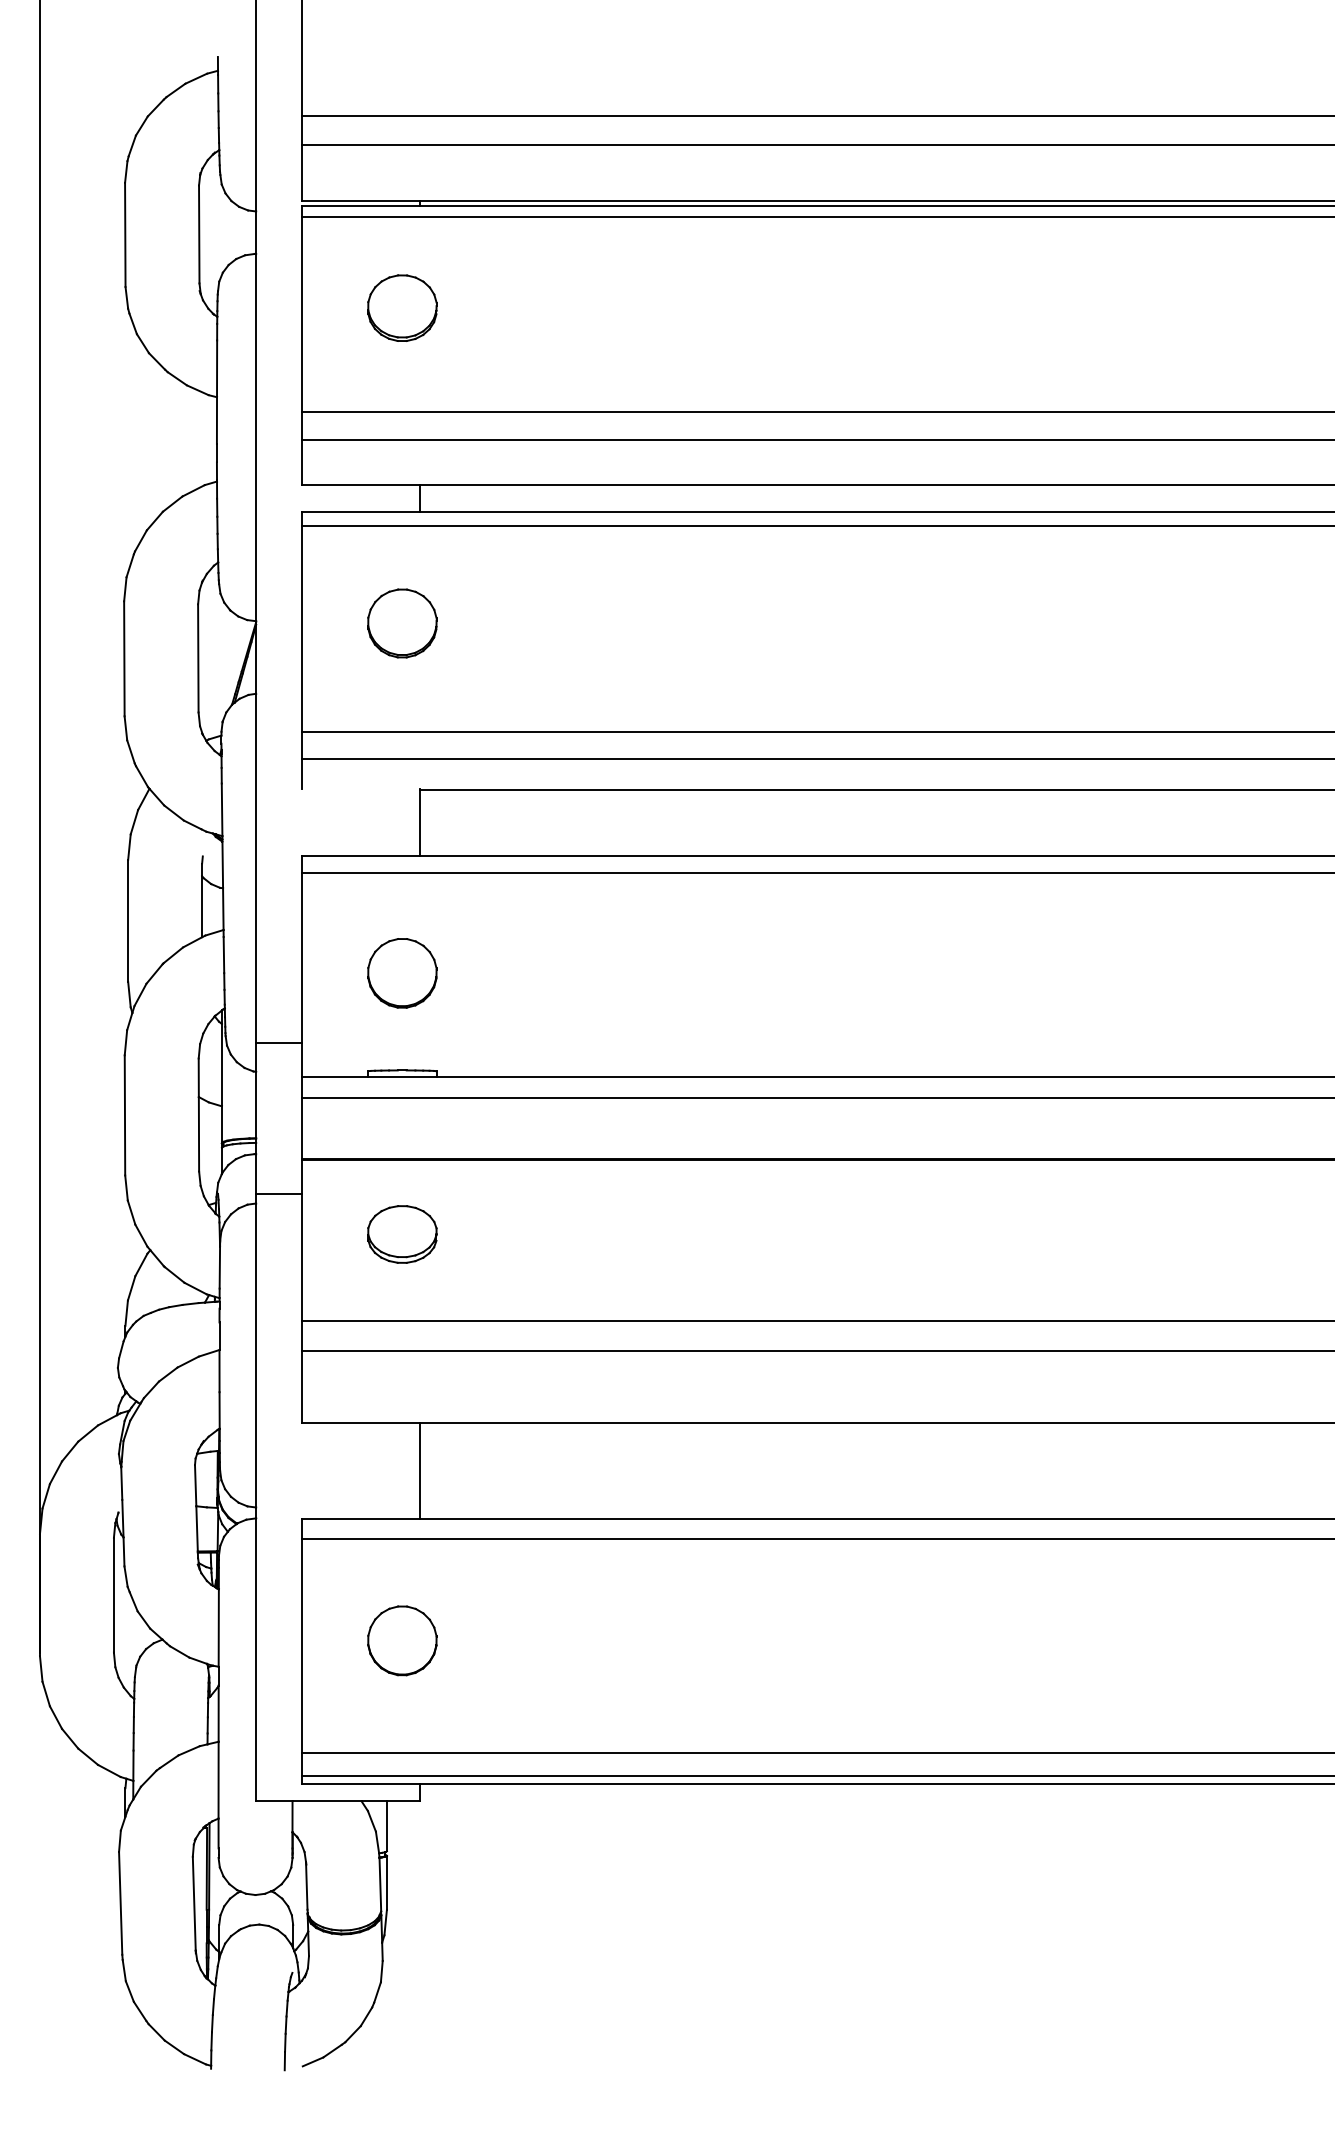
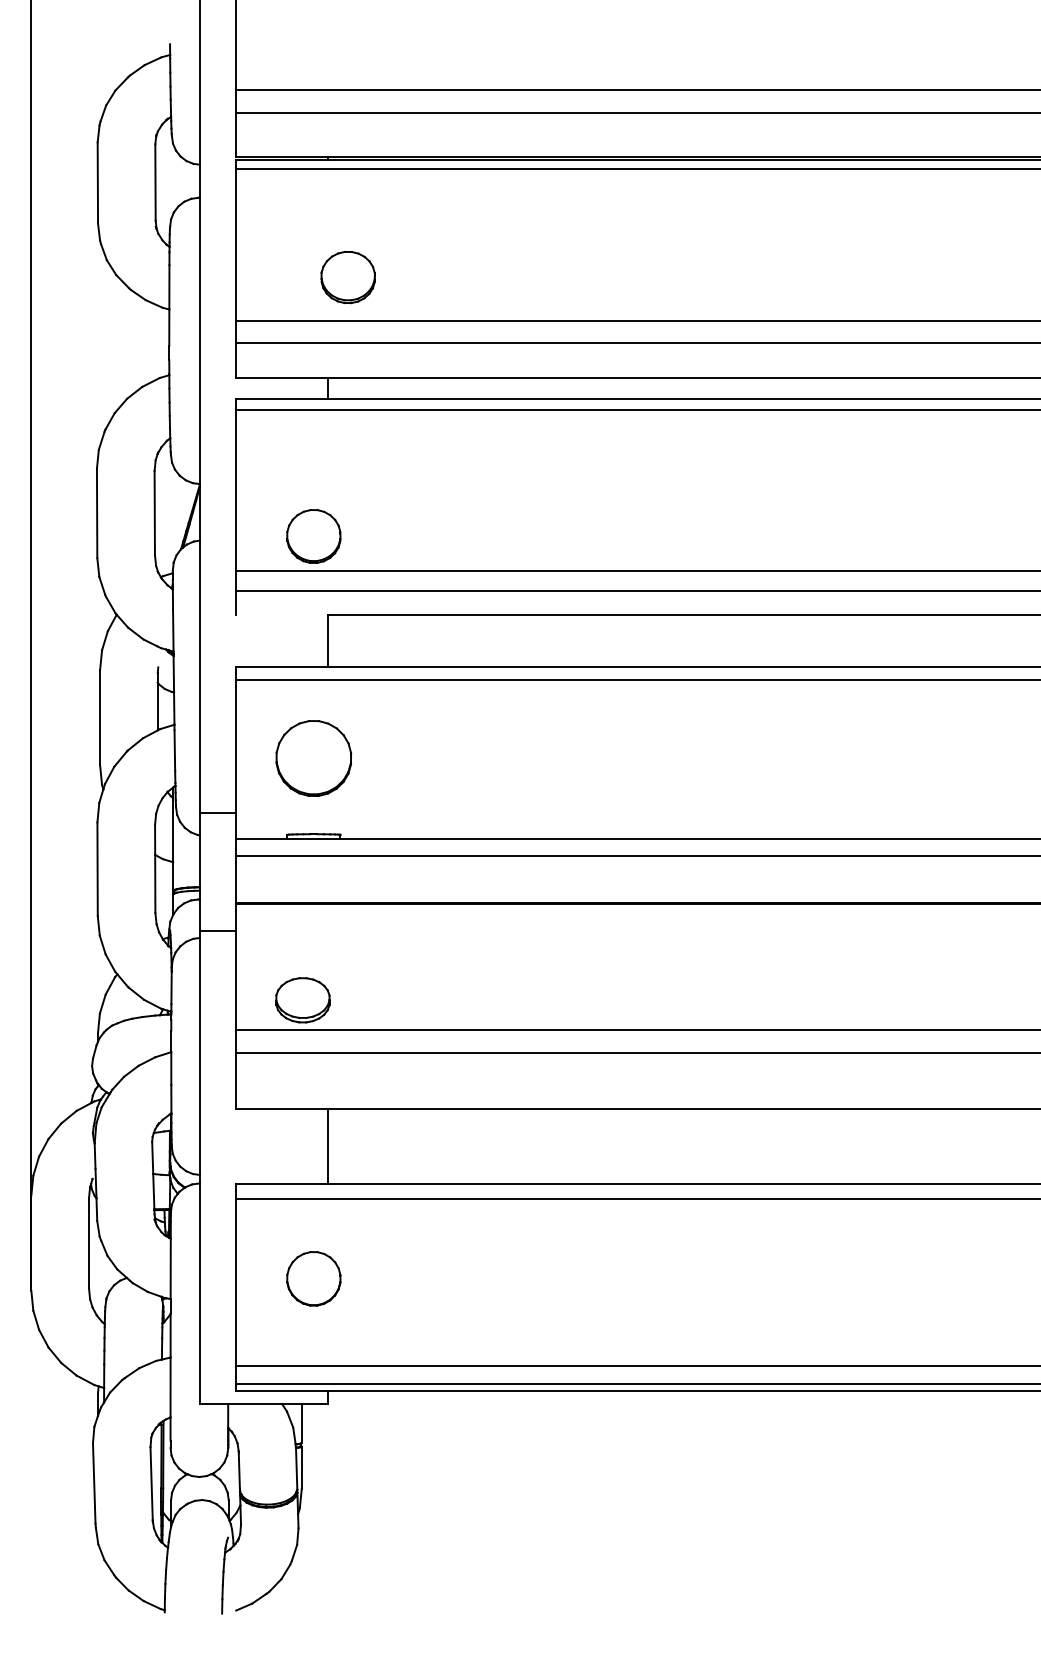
part: (402, 307) -> (348, 276), moved
part: (402, 623) -> (313, 536), moved
part: (402, 973) -> (313, 758), size x1.4
part: (402, 1234) -> (303, 1000), moved

